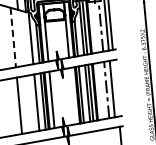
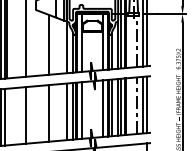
line: (13, 37) -> (49, 44), dashed -> solid
line: (116, 88) -> (147, 104), added
line: (72, 96) -> (102, 108), added

